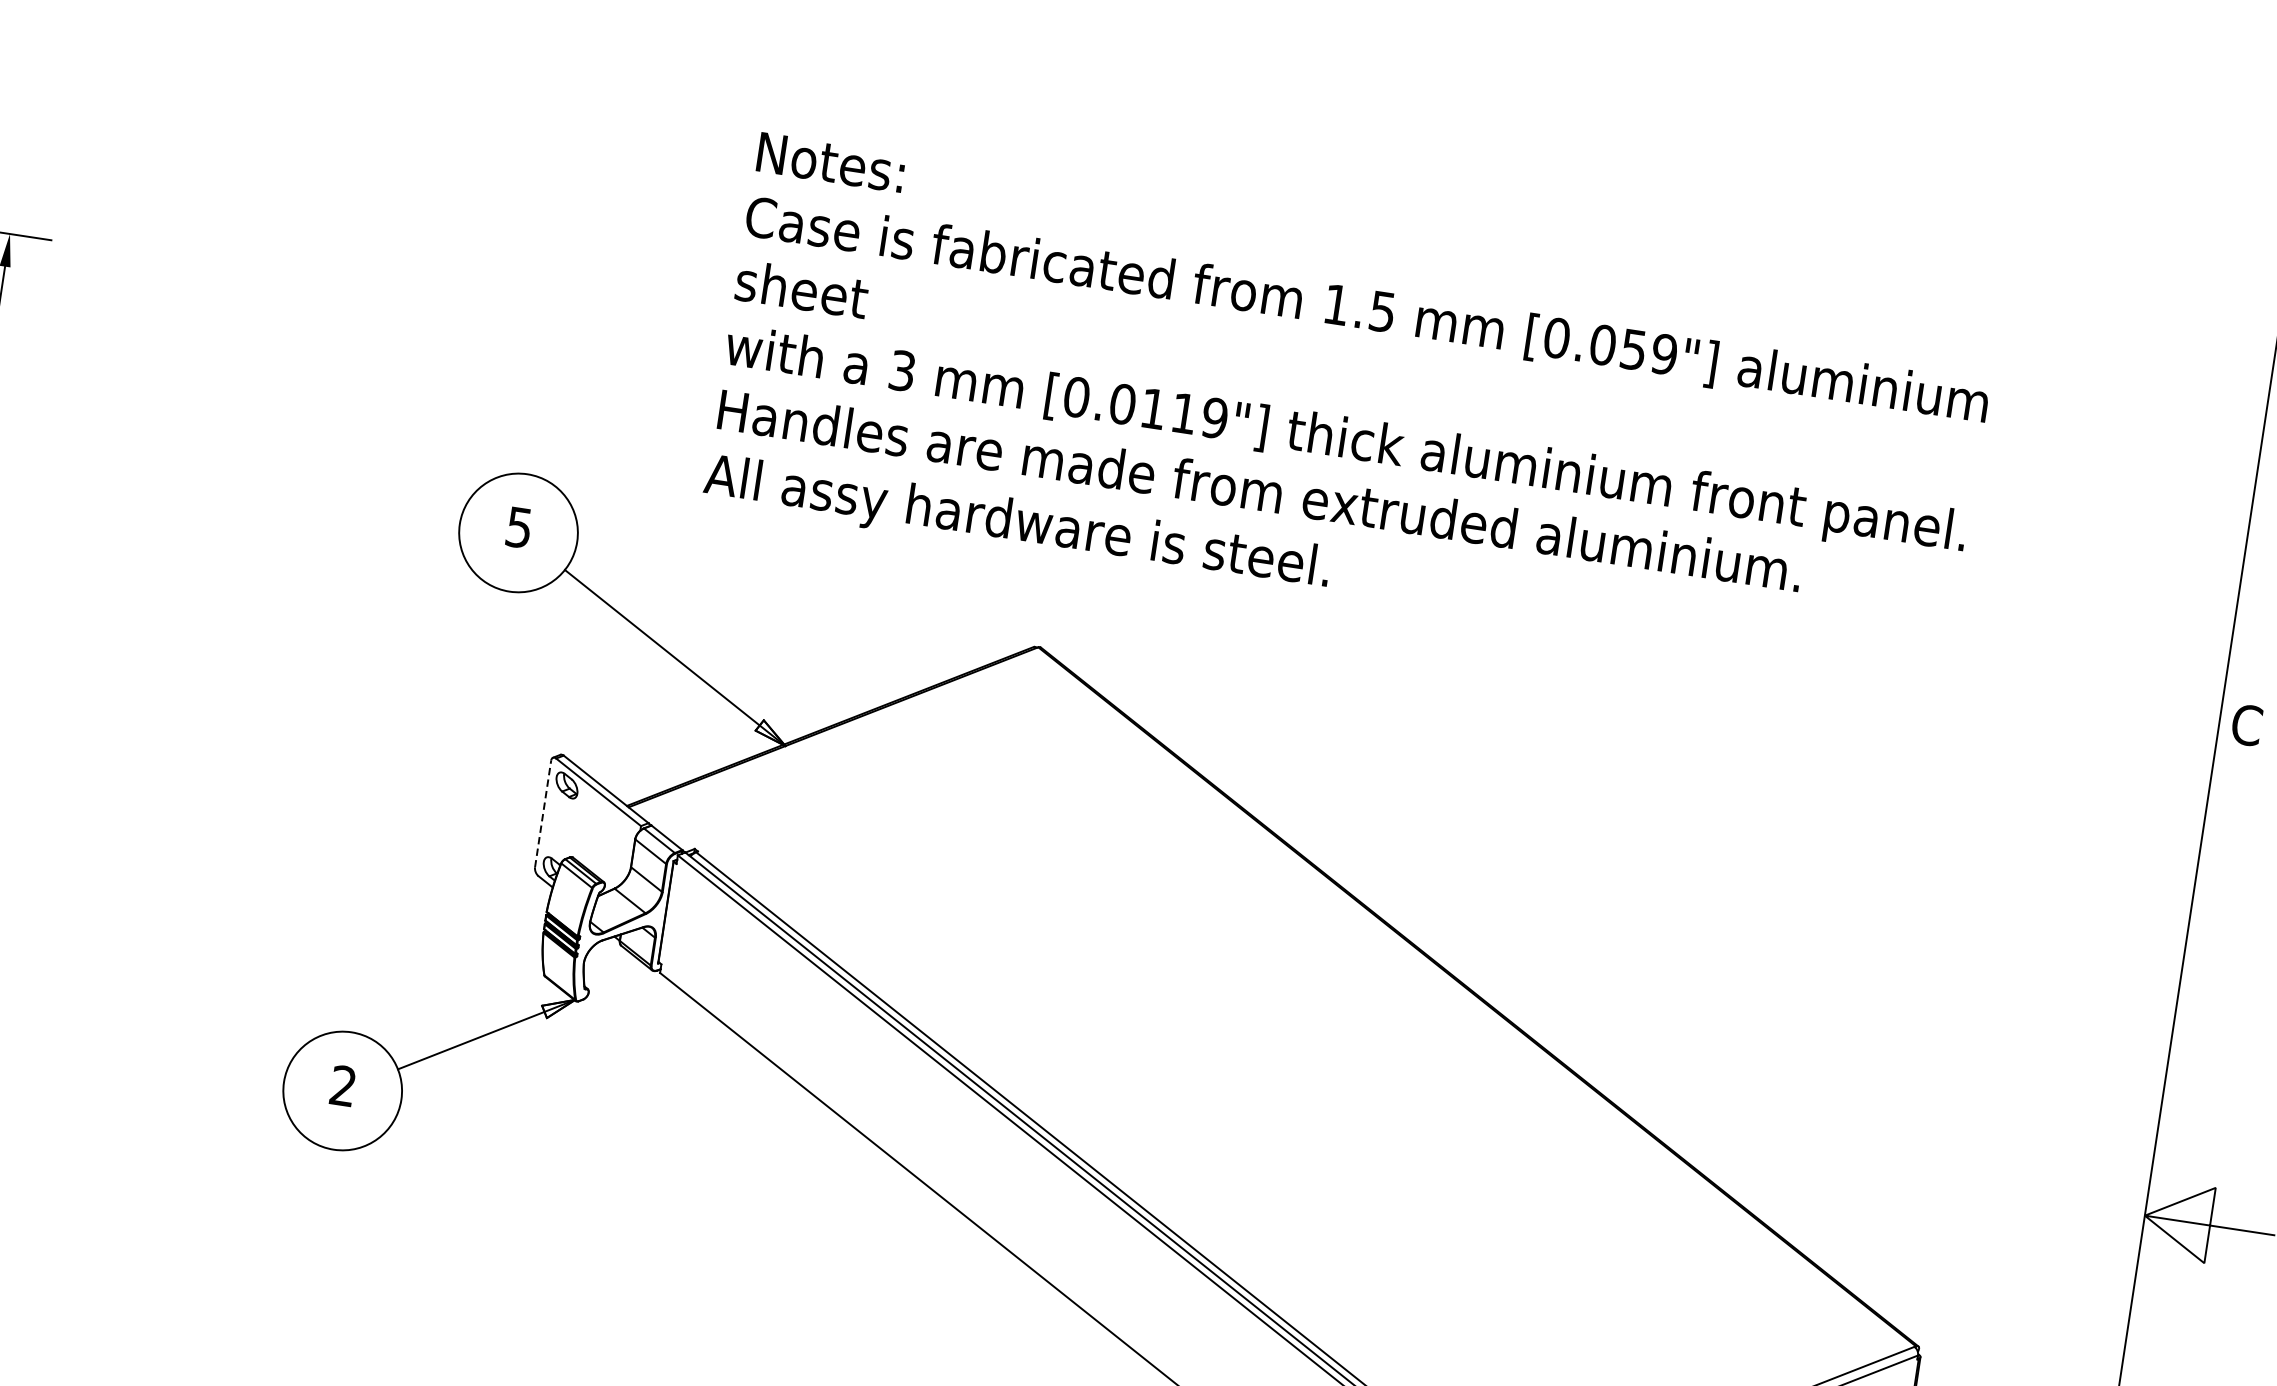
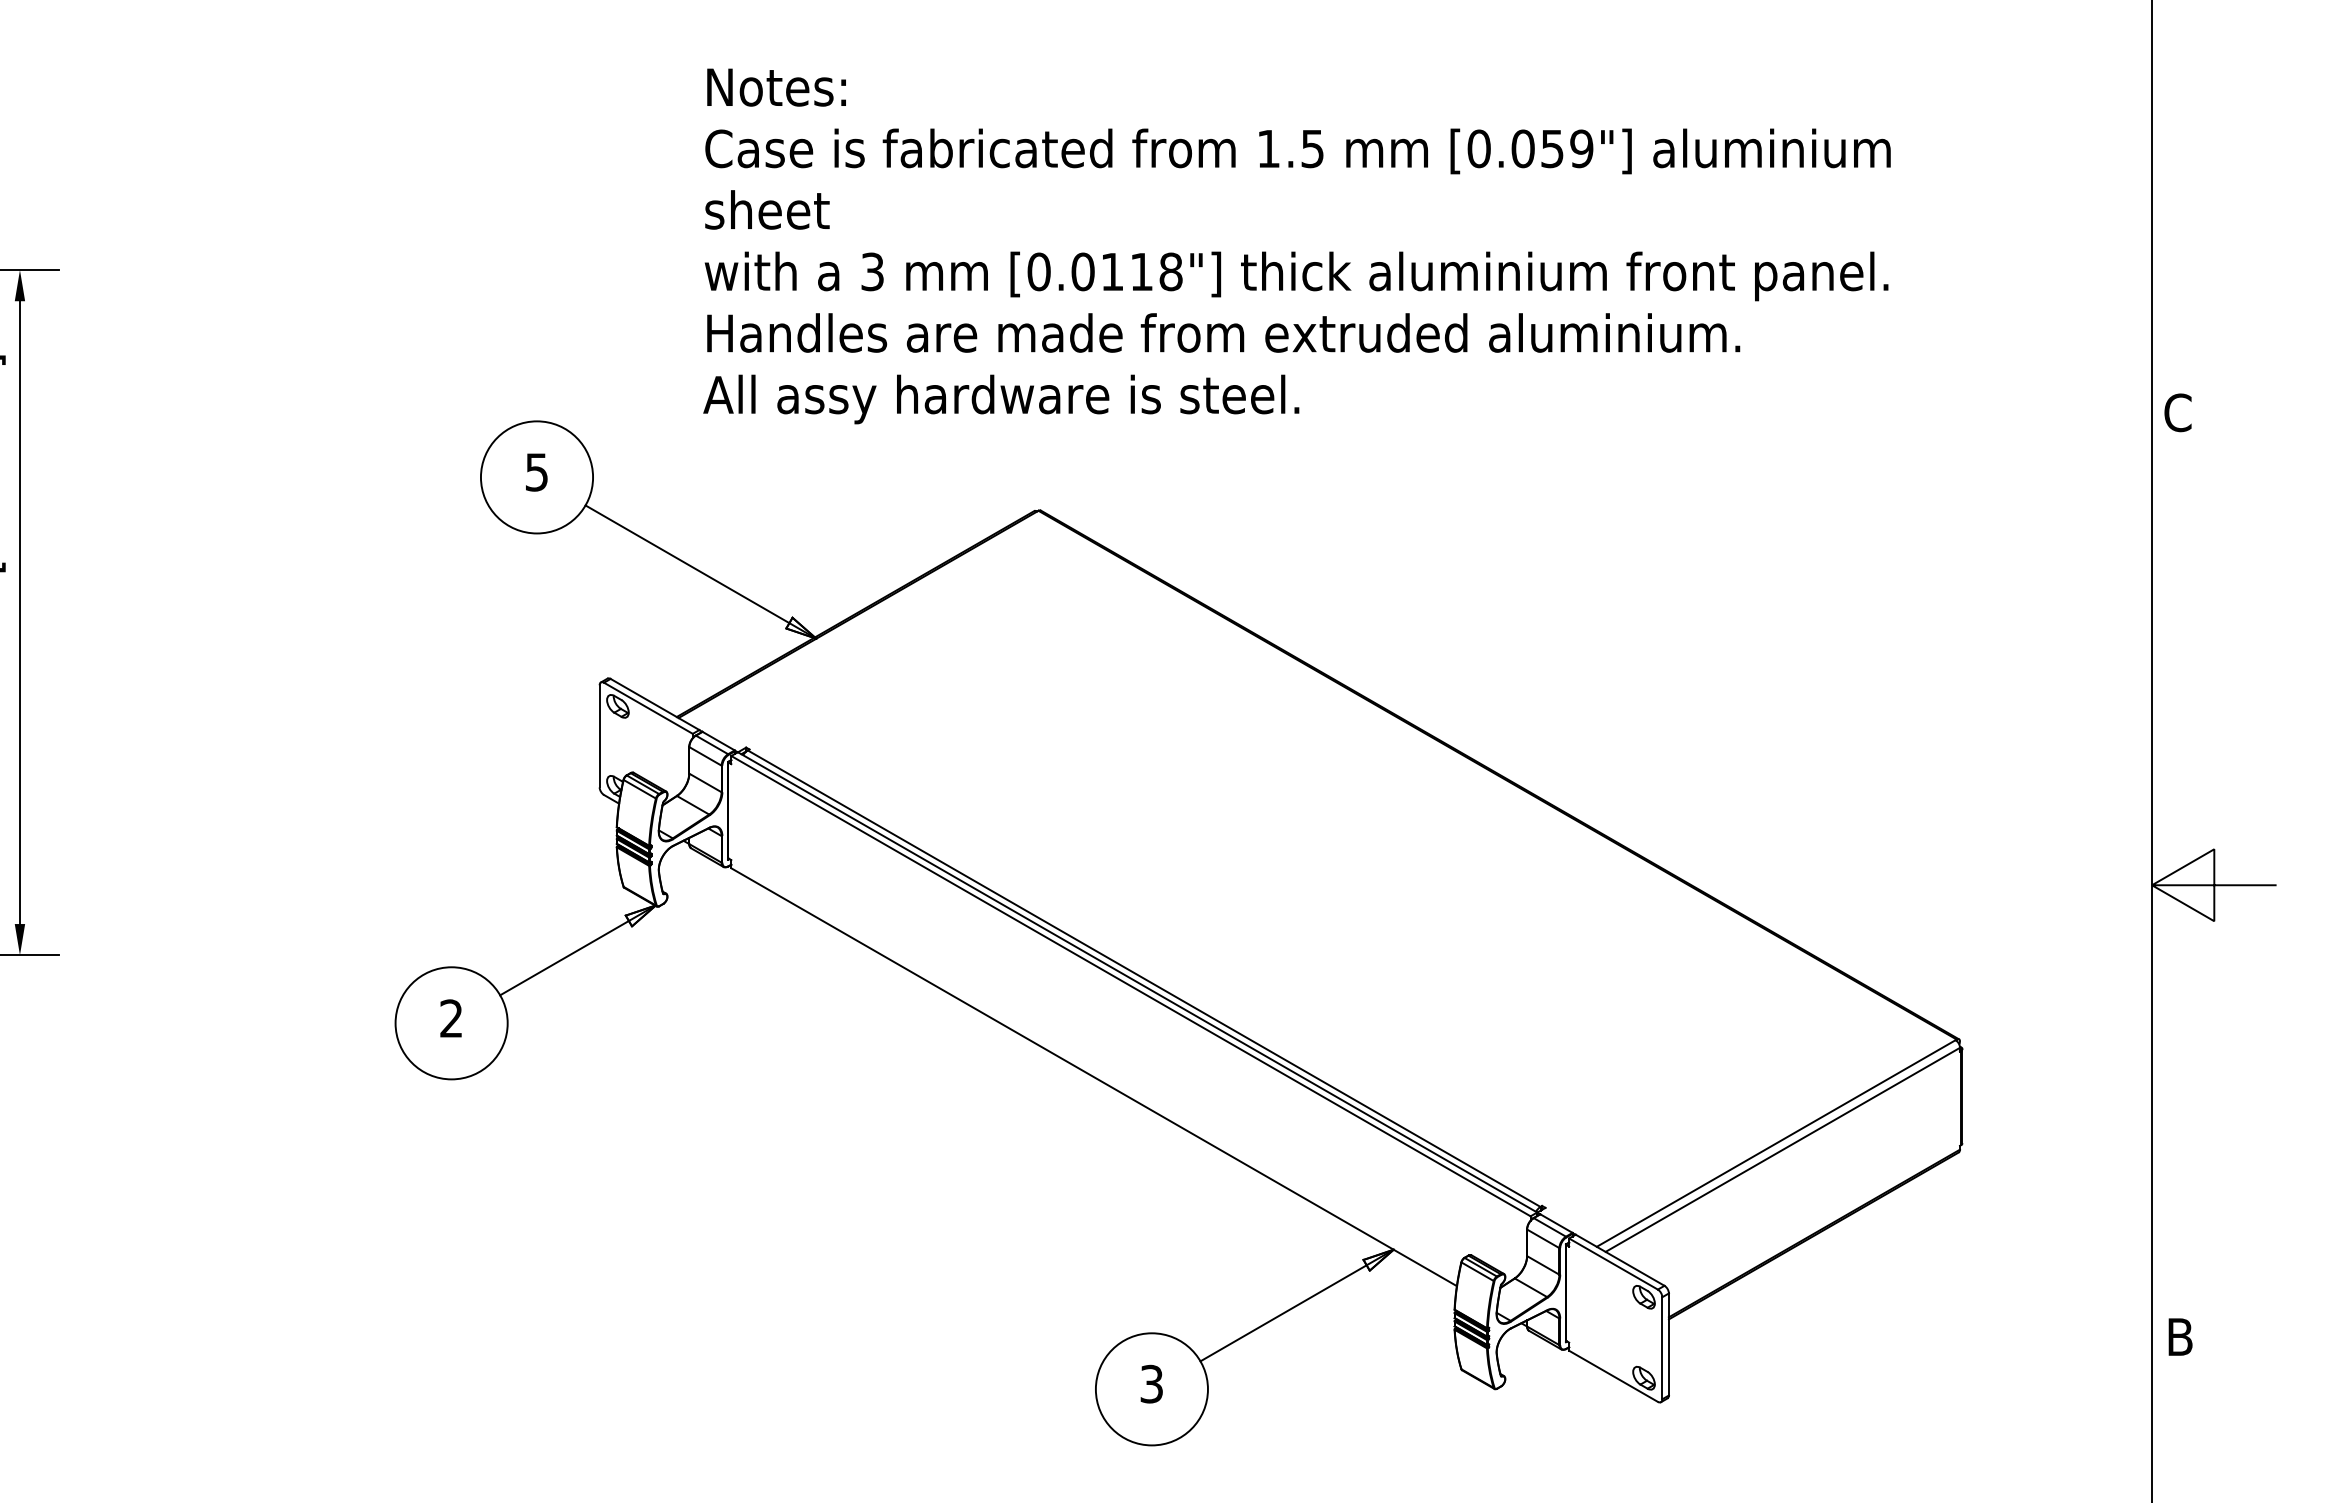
text: (1214, 417) -> (1170, 271), [0.0119"] -> [0.0118"]
line: (543, 813) -> (599, 735), dashed -> solid

